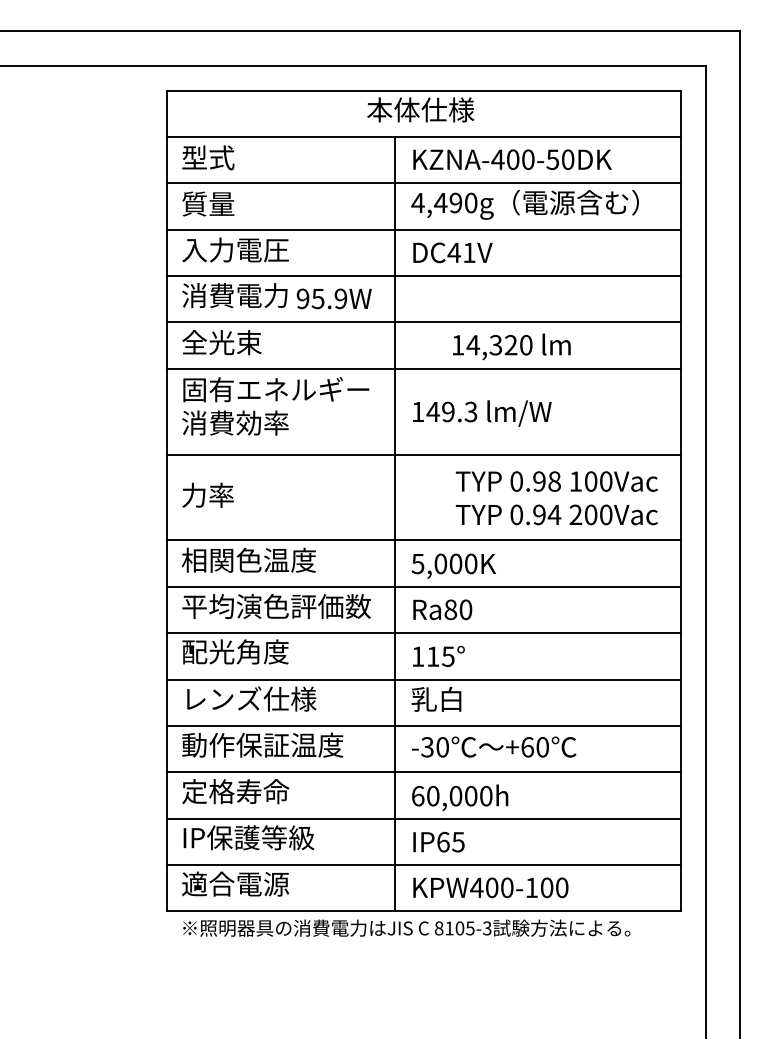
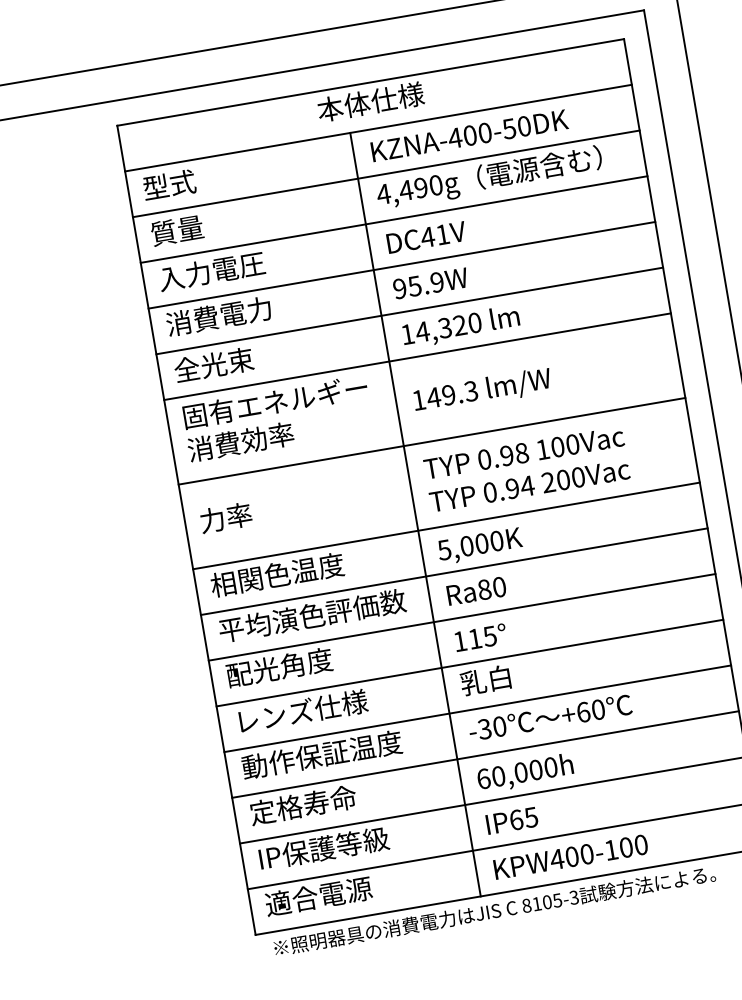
text: (333, 298) -> (429, 283), moved
text: (511, 346) -> (460, 326), moved
text: (556, 498) -> (526, 469), moved

